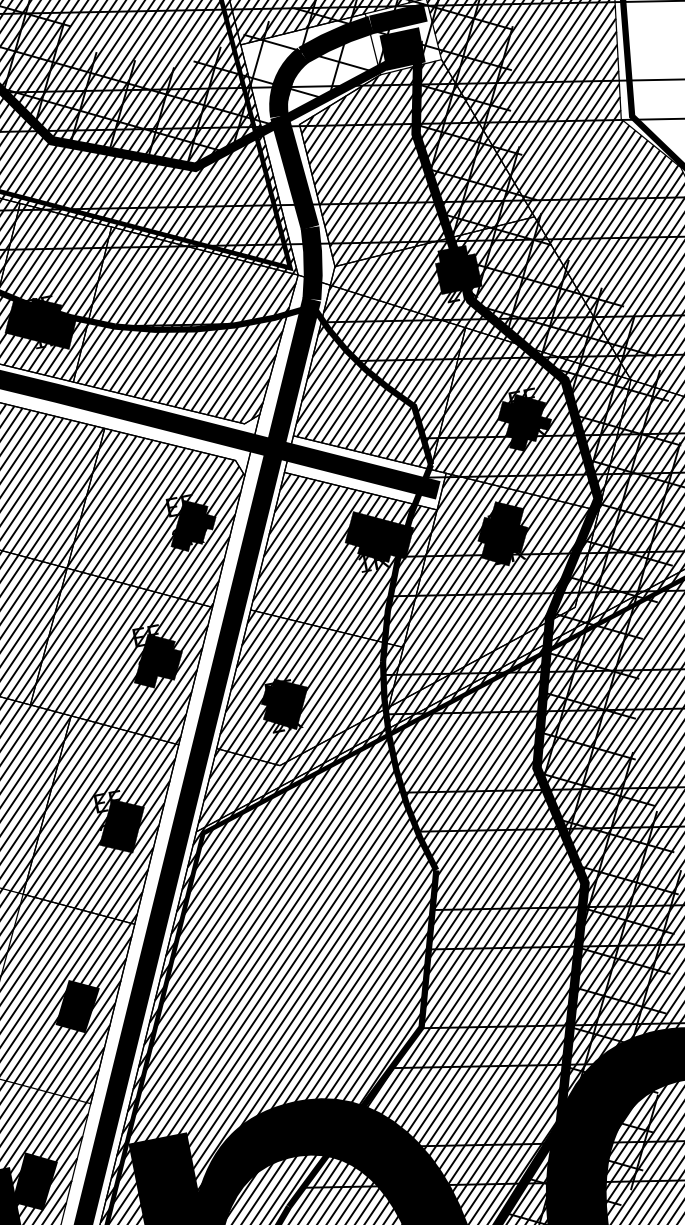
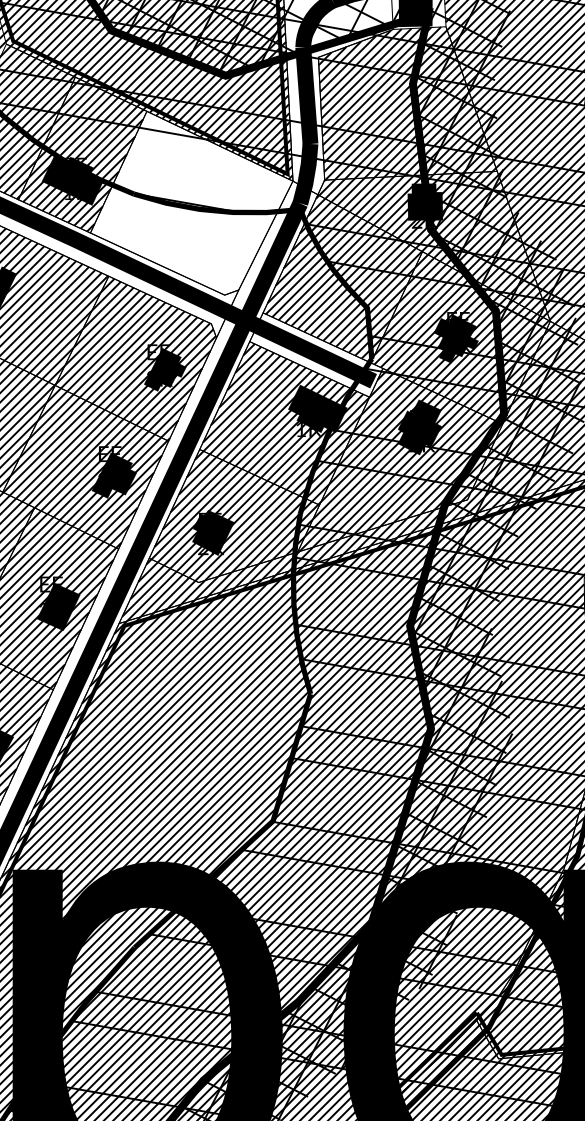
hatch: (184, 323) -> (191, 202), removed

